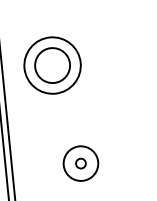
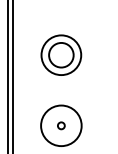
part: (52, 64) -> (61, 54), moved
circle: (81, 163) -> (61, 125), size x1.67

